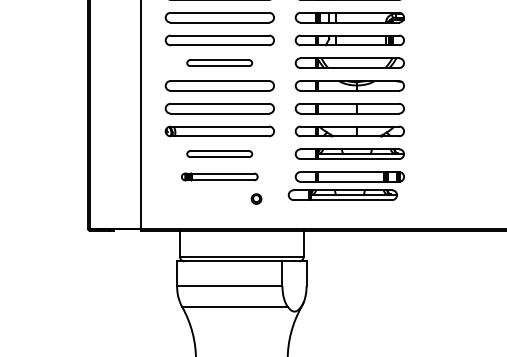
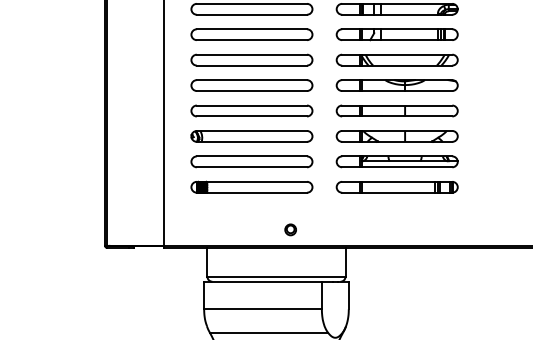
part: (219, 62) -> (251, 59), size x1.67
part: (219, 153) -> (251, 161), size x1.67
part: (219, 176) -> (251, 186), size x1.43
part: (342, 194) -> (388, 206), removed
part: (256, 198) -> (290, 229), moved

